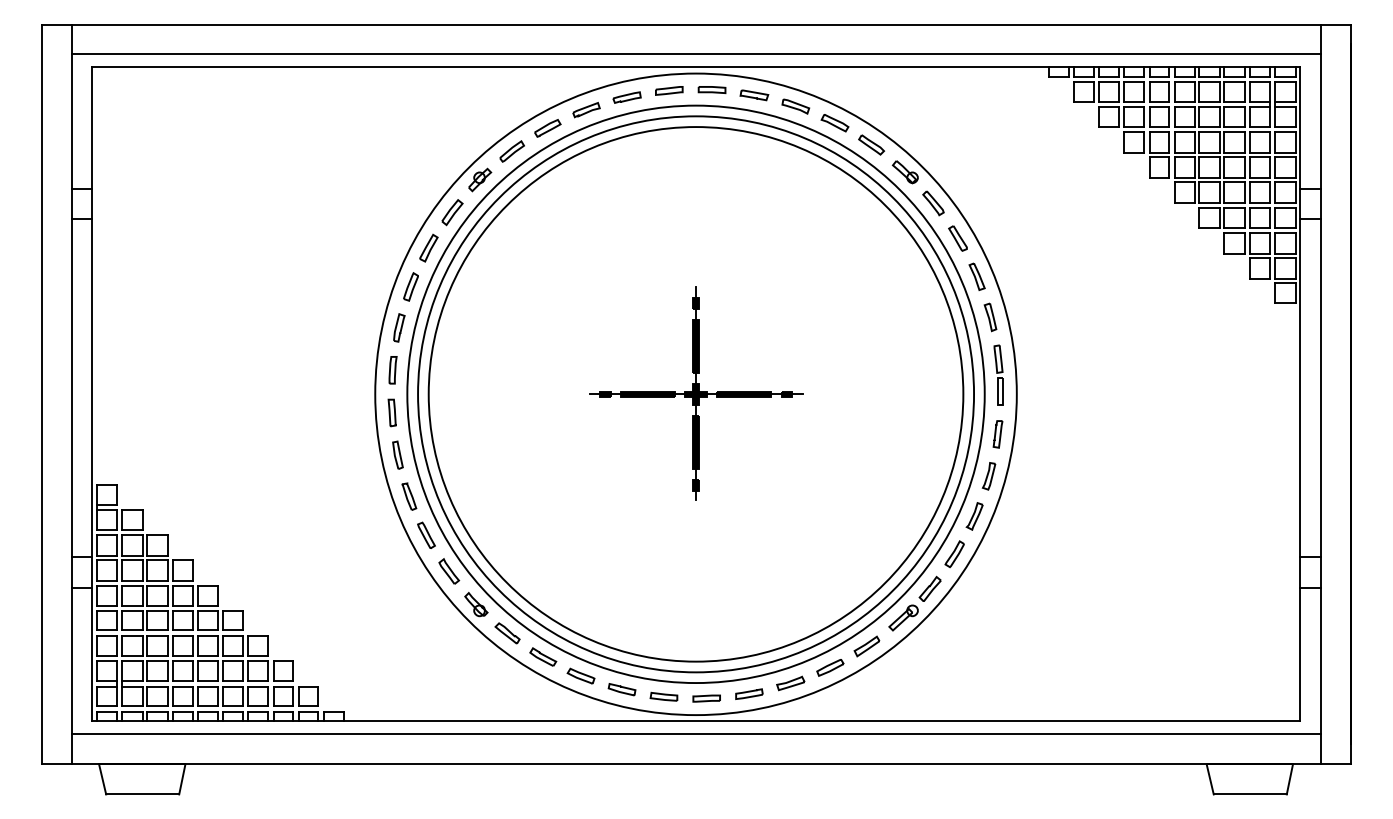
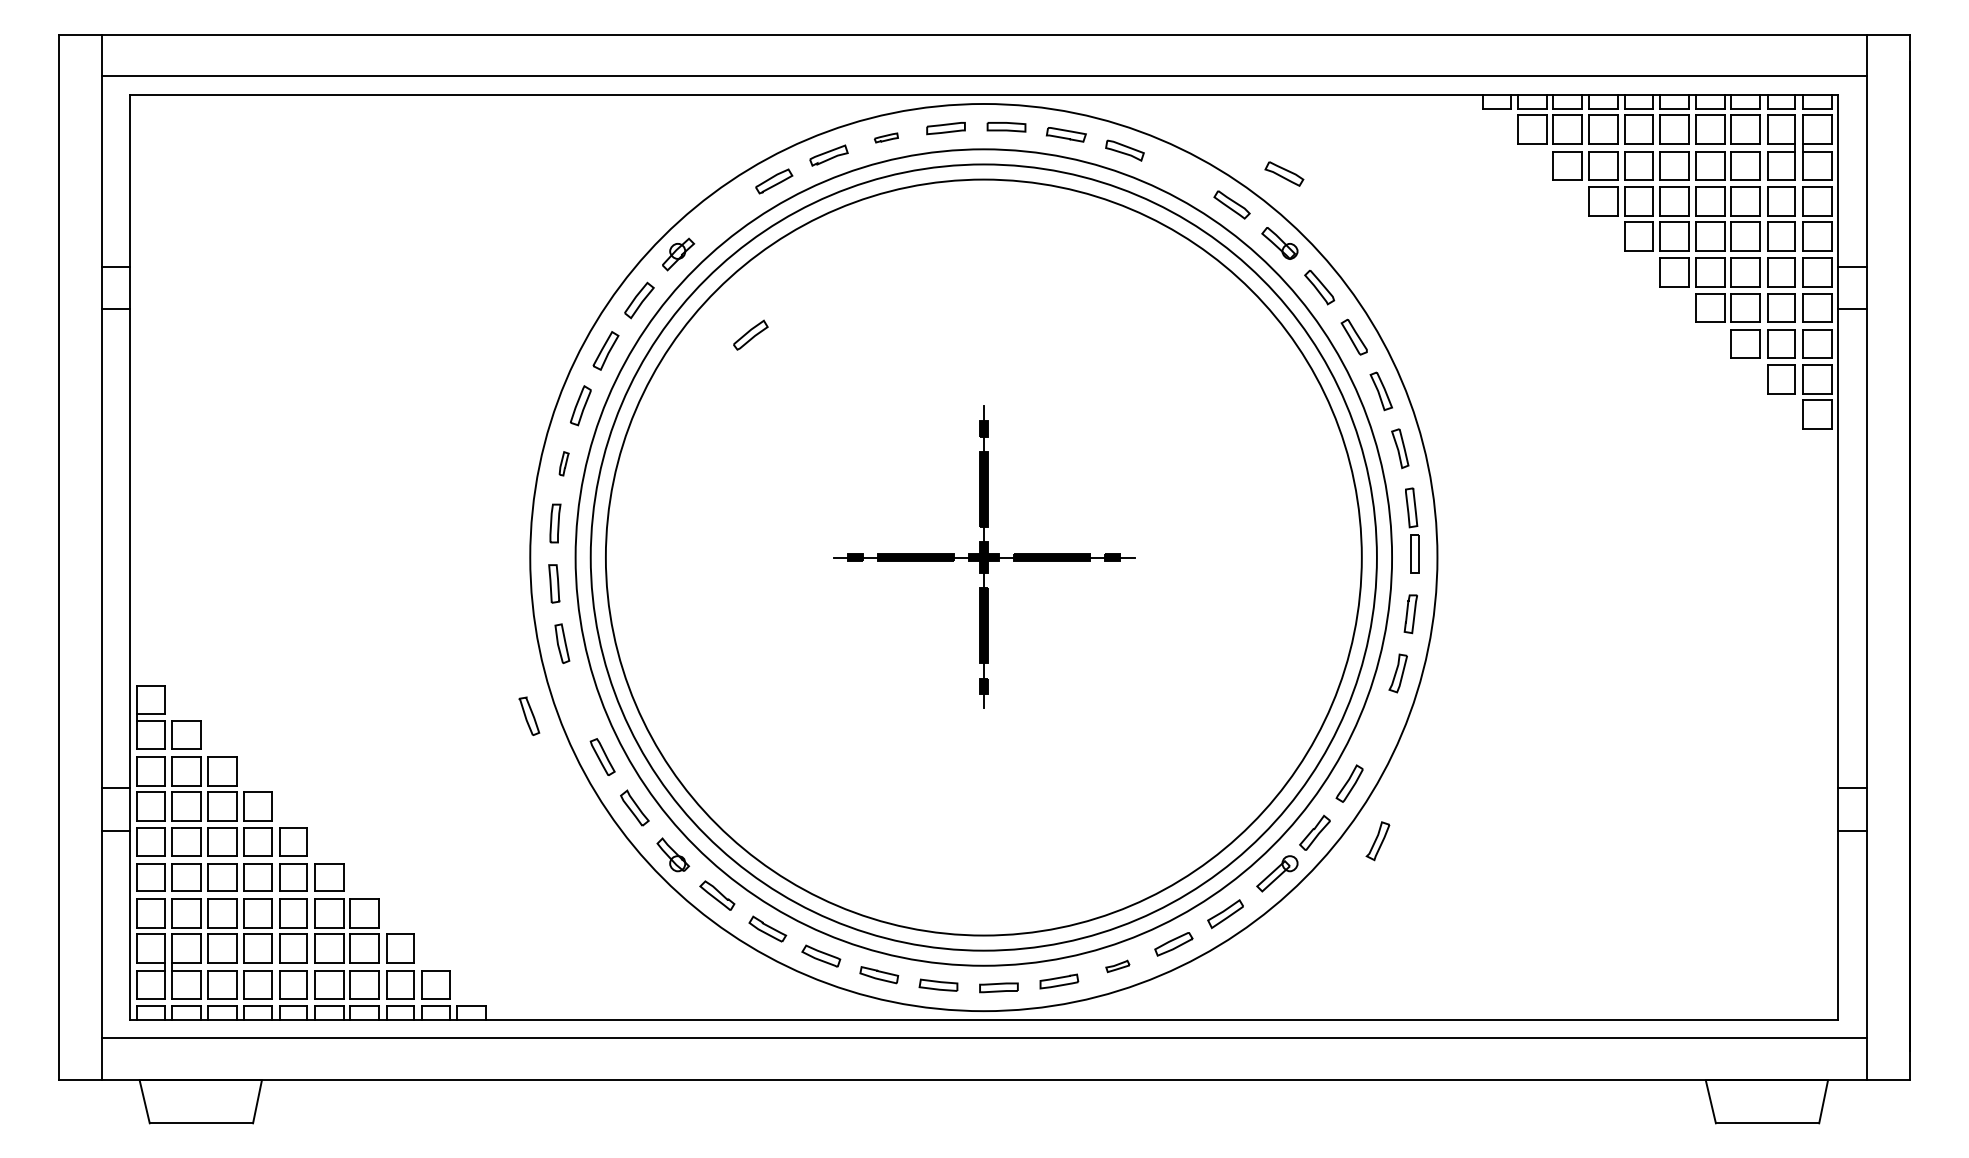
part: (627, 97) -> (886, 137), size x0.6
part: (835, 122) -> (1284, 173), moved
part: (511, 151) -> (750, 334), moved
part: (398, 327) -> (563, 463), size x0.6
part: (409, 496) -> (529, 715), moved
part: (974, 516) -> (1377, 841), moved
part: (790, 683) -> (1117, 966), size x0.6

